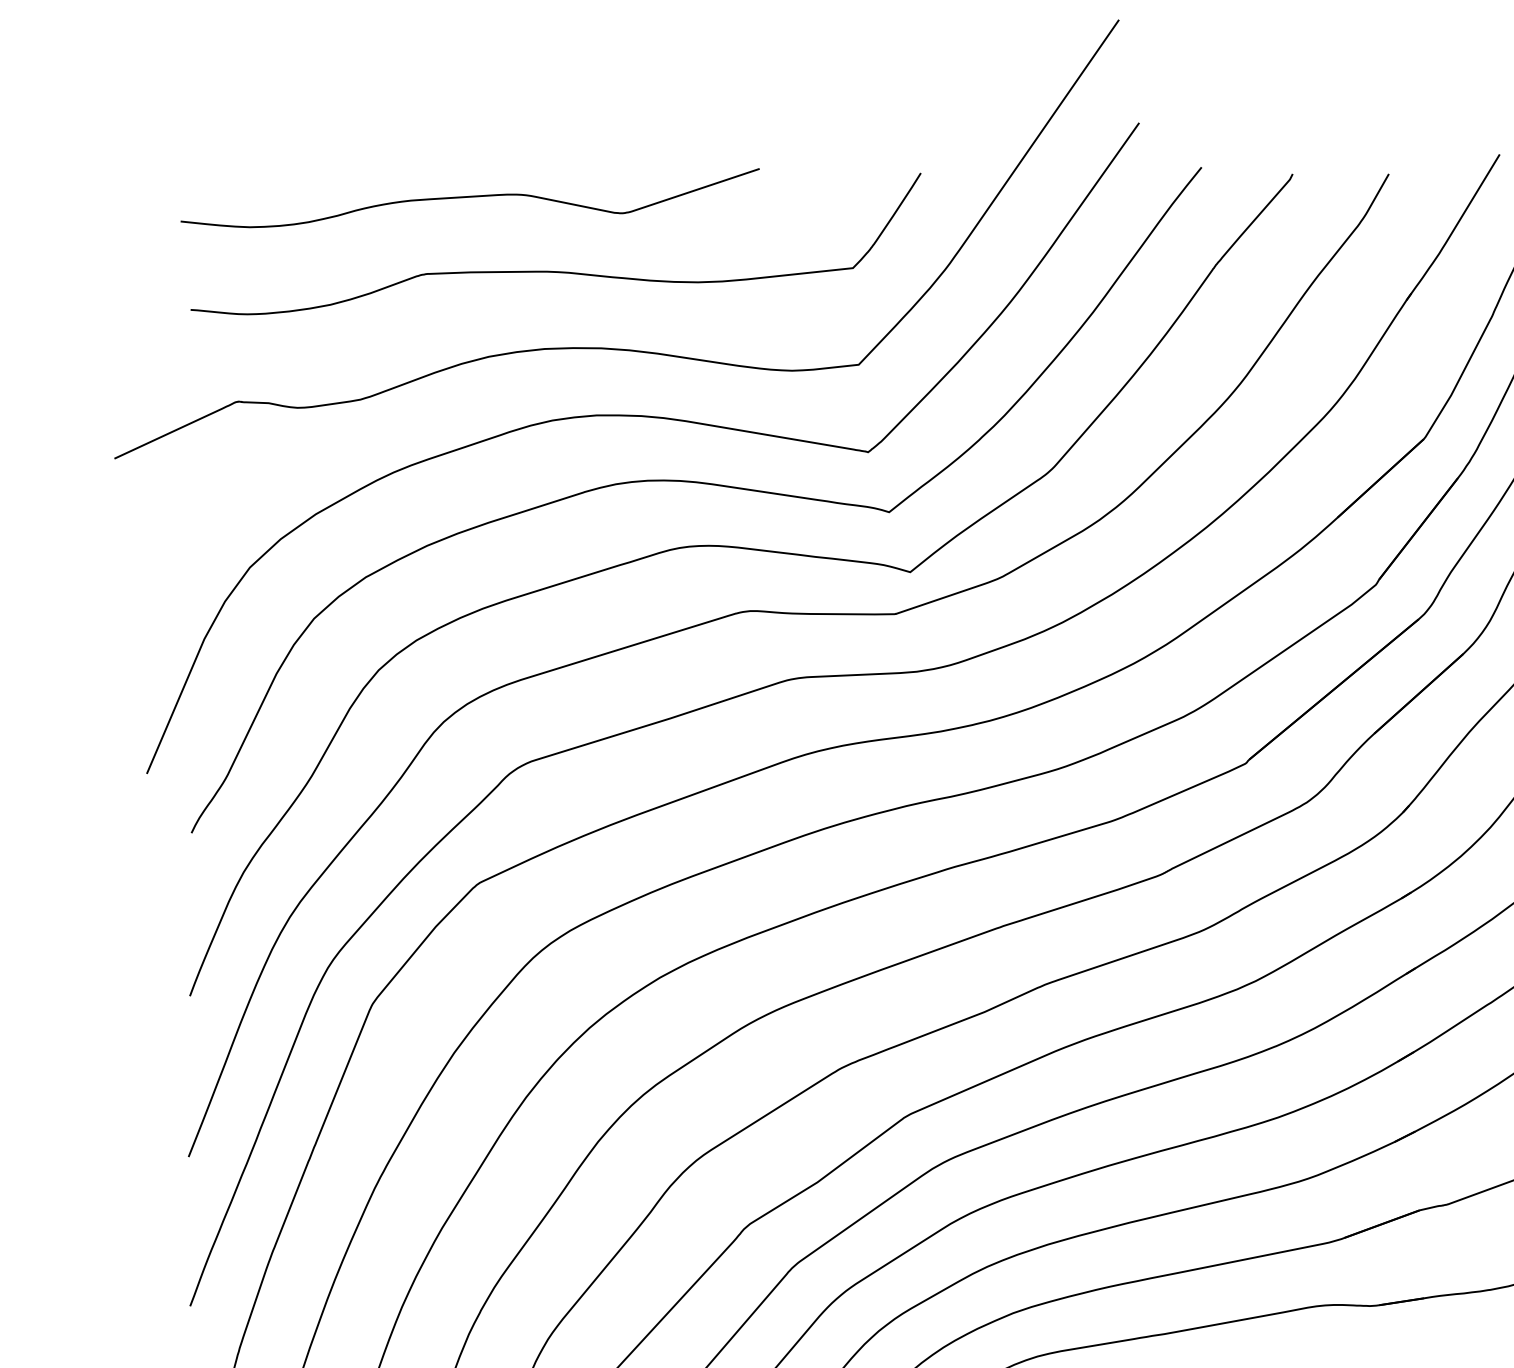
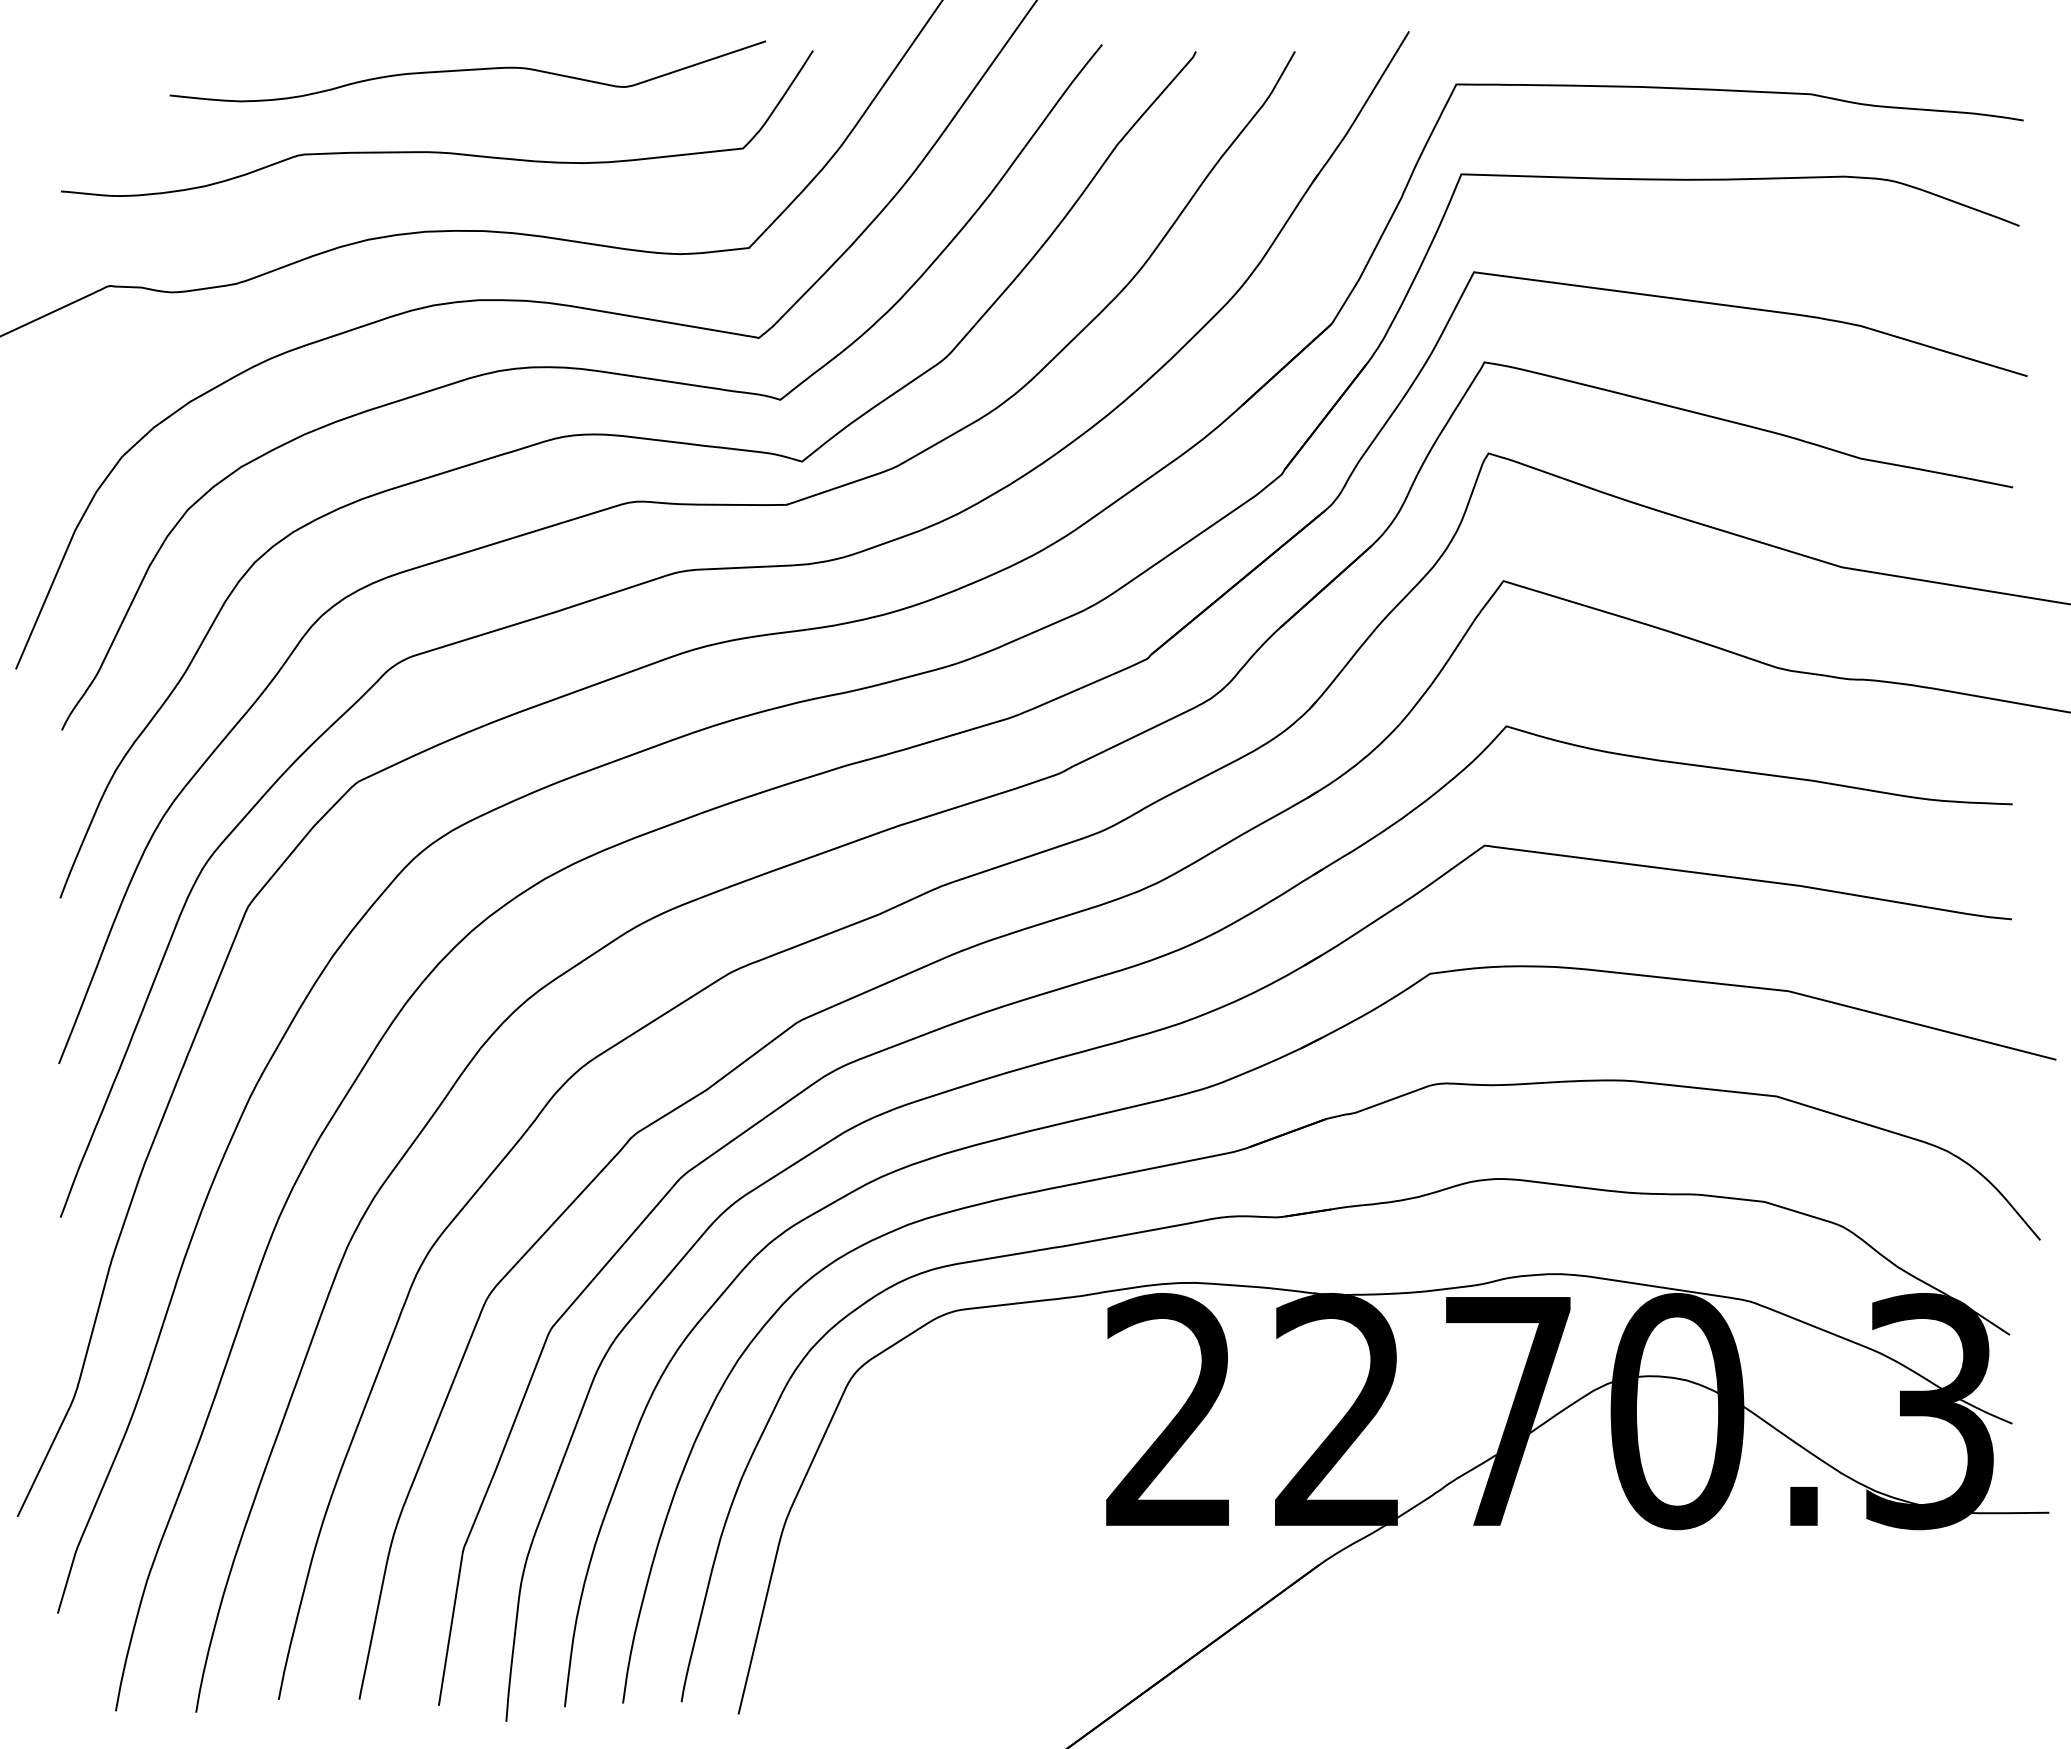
curve: (469, 197) -> (467, 70), moved

